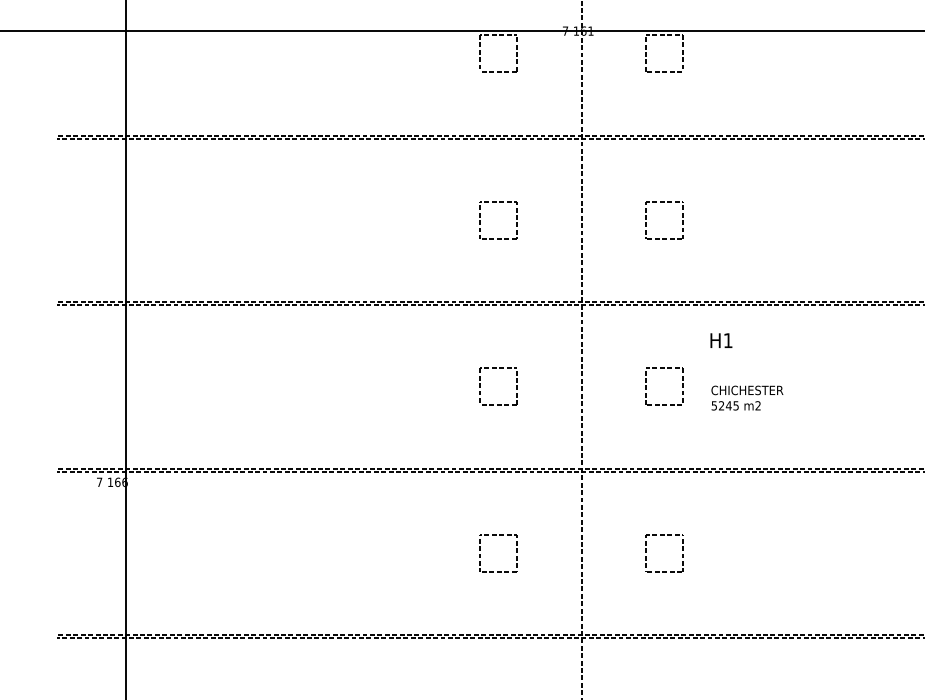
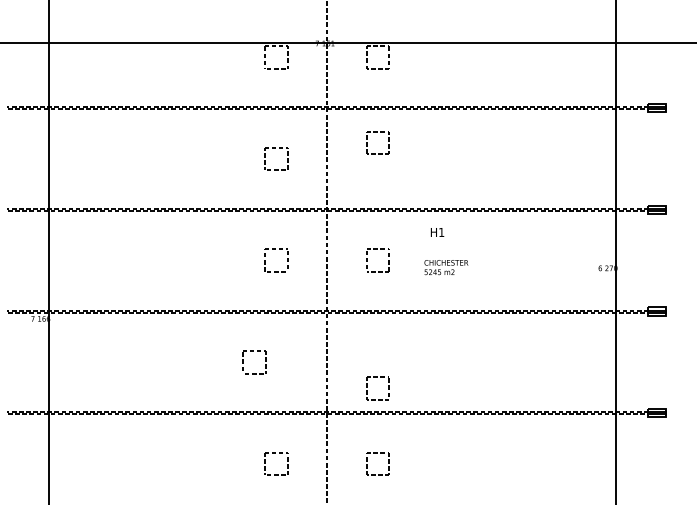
part: (664, 203) -> (377, 132), moved
text: (721, 340) -> (437, 232), moved
text: (747, 398) -> (446, 267), moved
part: (647, 552) -> (367, 387), moved
part: (480, 553) -> (243, 362), moved

